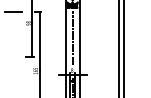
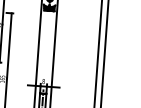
line: (72, 37) -> (46, 44), removed

